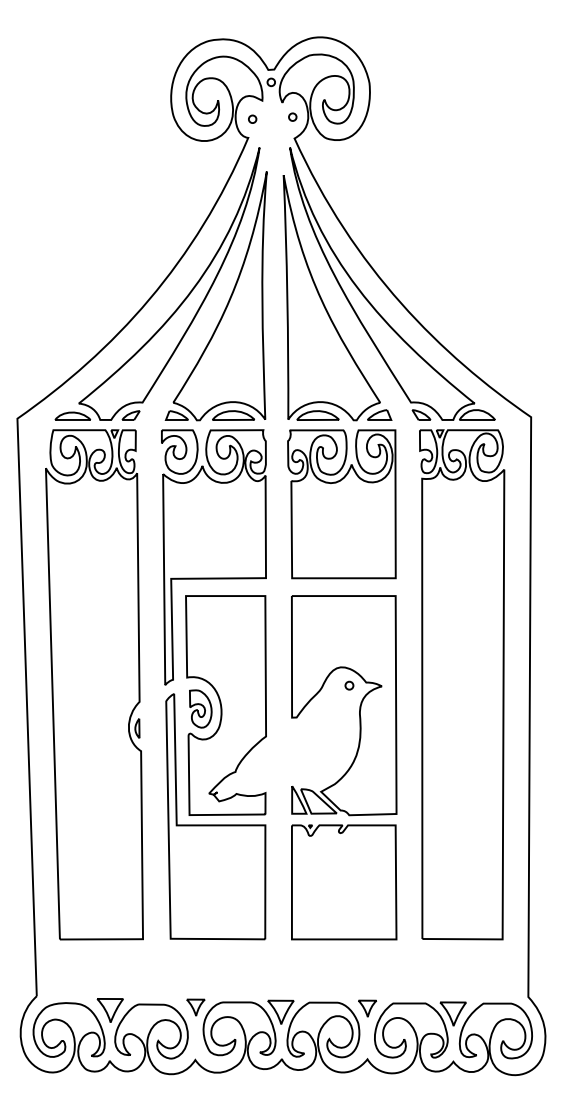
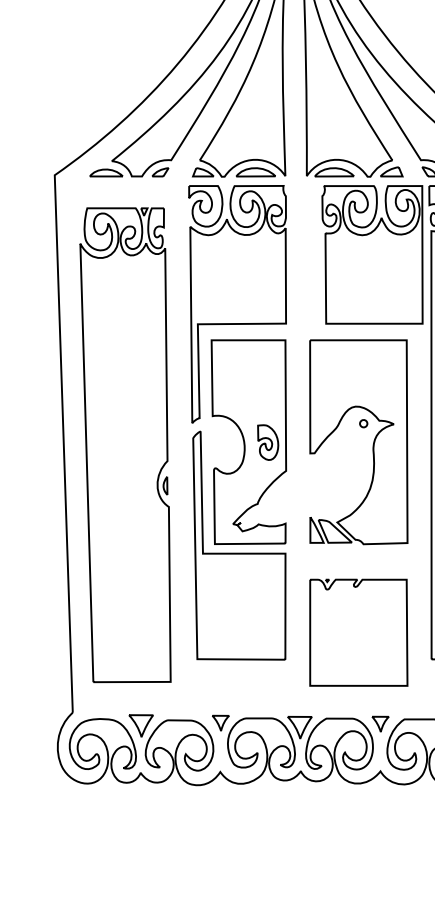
part: (341, 504) -> (372, 255), moved
part: (94, 684) -> (125, 444), moved
part: (200, 708) -> (267, 442), moved
part: (344, 882) -> (359, 632), moved

